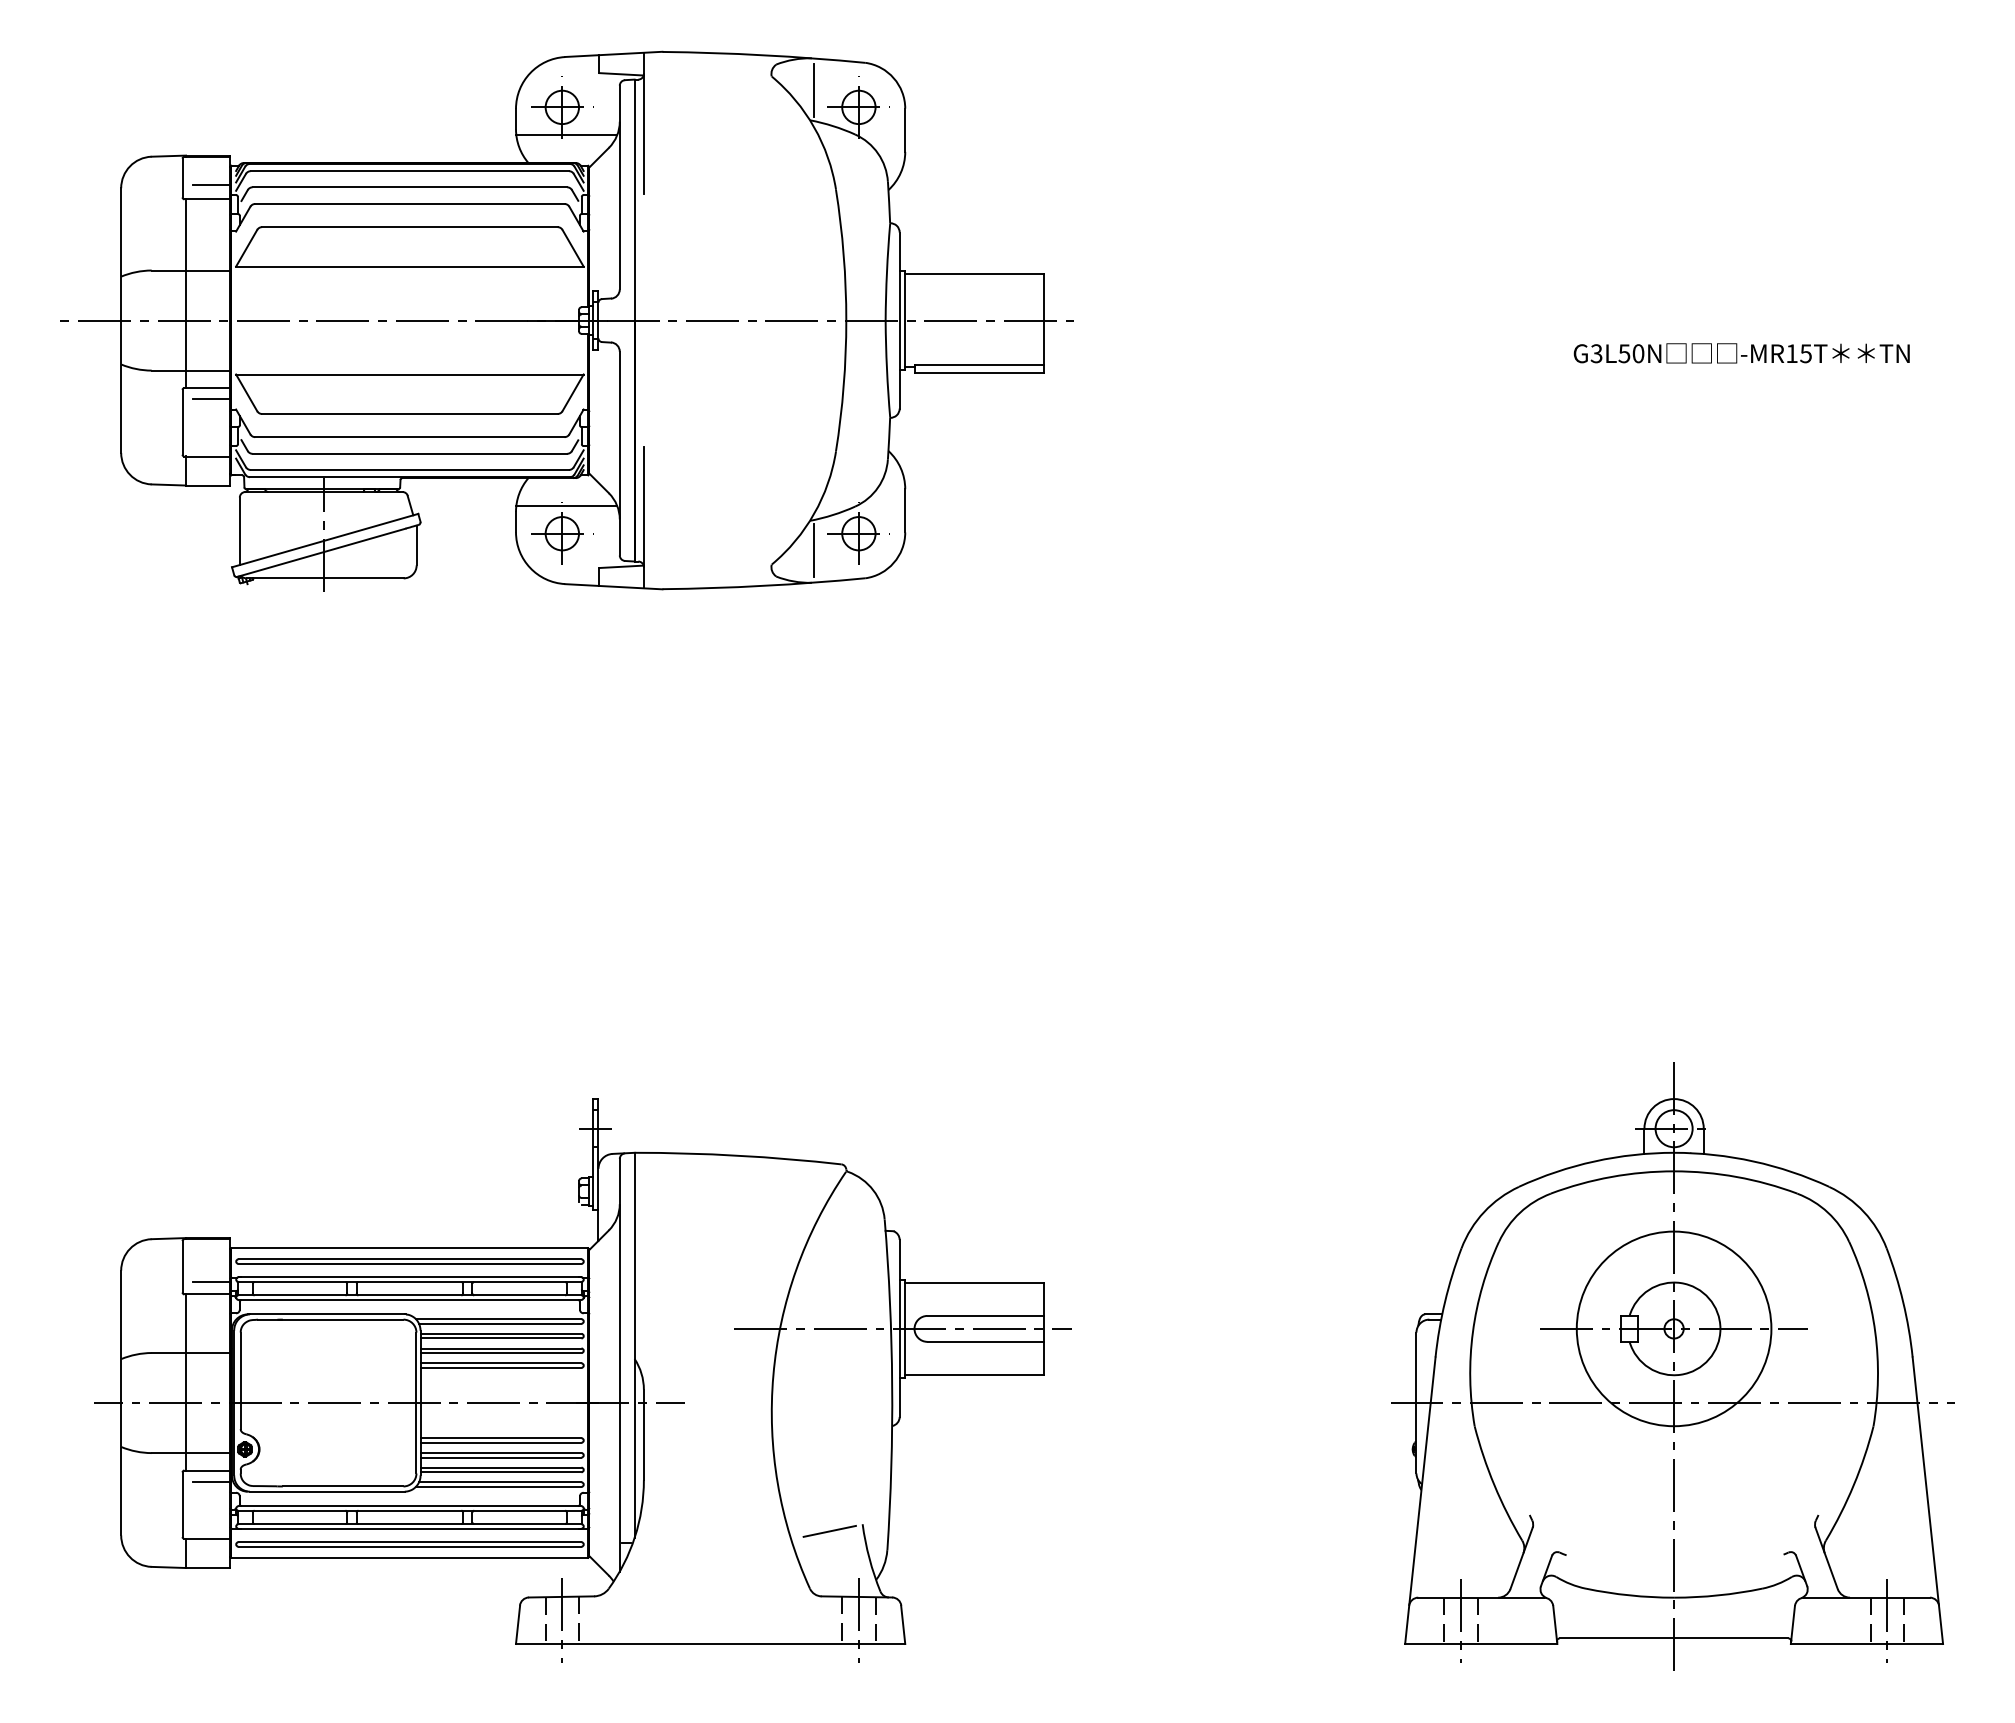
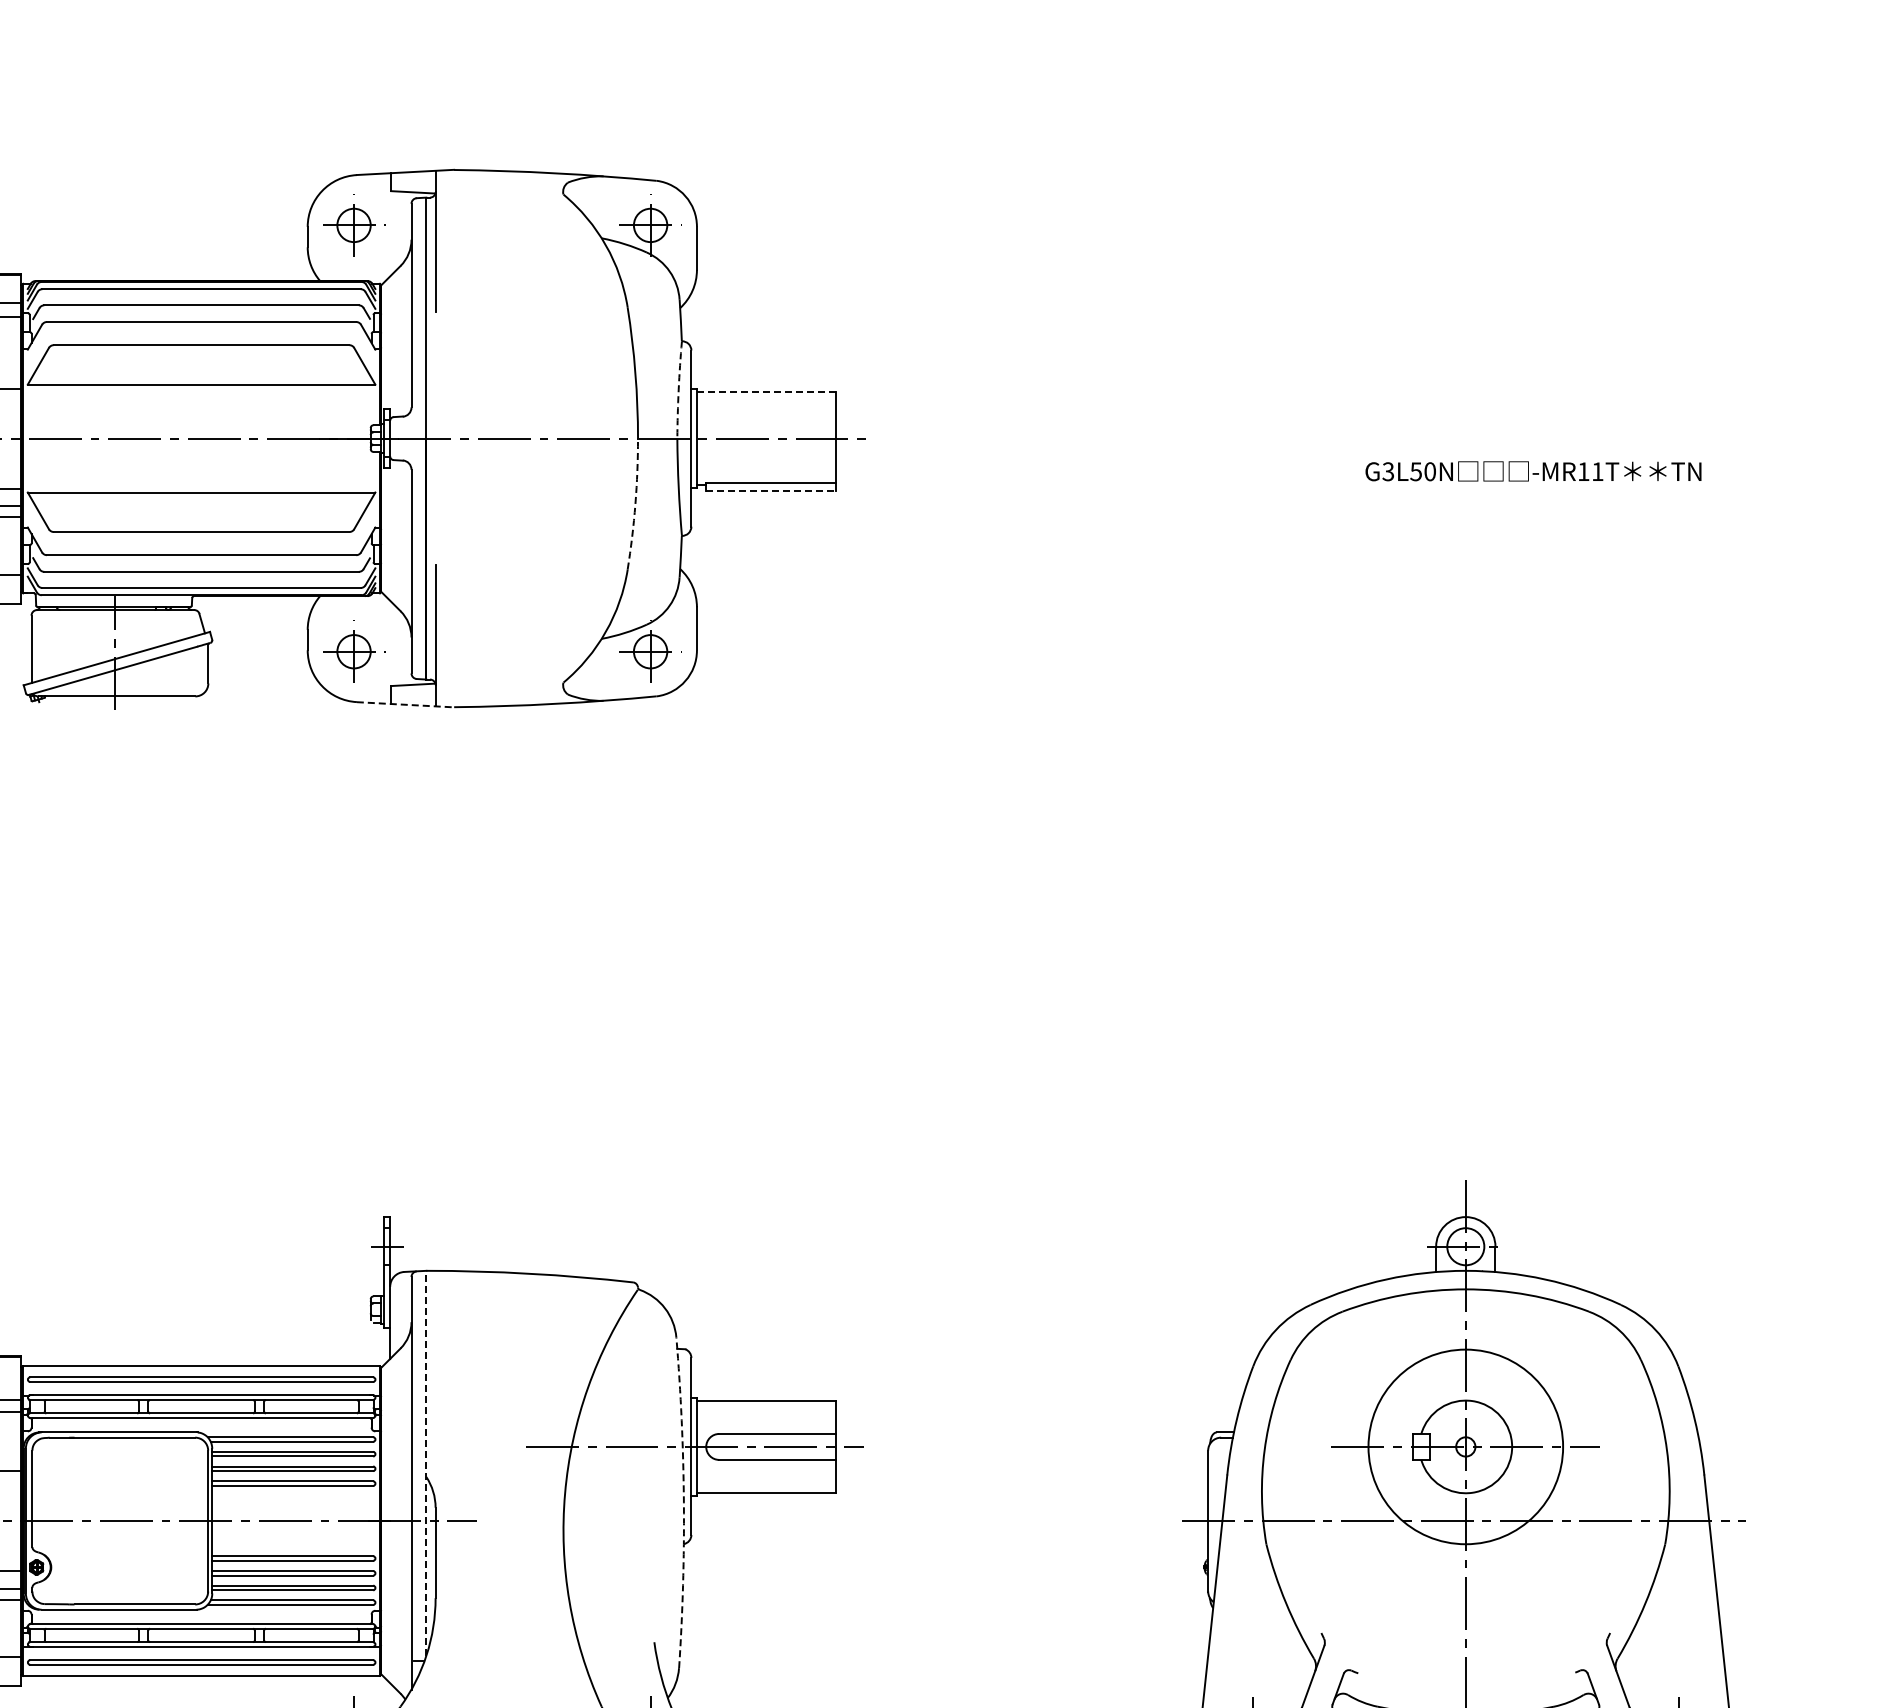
line: (813, 90) -> (605, 208), removed
line: (566, 135) -> (358, 253), removed
arc: (886, 271) -> (678, 389), solid -> dashed
line: (974, 274) -> (766, 392), solid -> dashed
text: (1805, 353) -> (1597, 471), -MR15T -> -MR11T
line: (979, 373) -> (771, 491), solid -> dashed
arc: (843, 386) -> (635, 504), solid -> dashed
line: (566, 505) -> (358, 623), removed
line: (813, 550) -> (605, 668), removed
line: (613, 586) -> (405, 704), solid -> dashed
line: (634, 1345) -> (426, 1463), solid -> dashed
arc: (892, 1384) -> (684, 1502), solid -> dashed
line: (829, 1530) -> (621, 1648), removed

